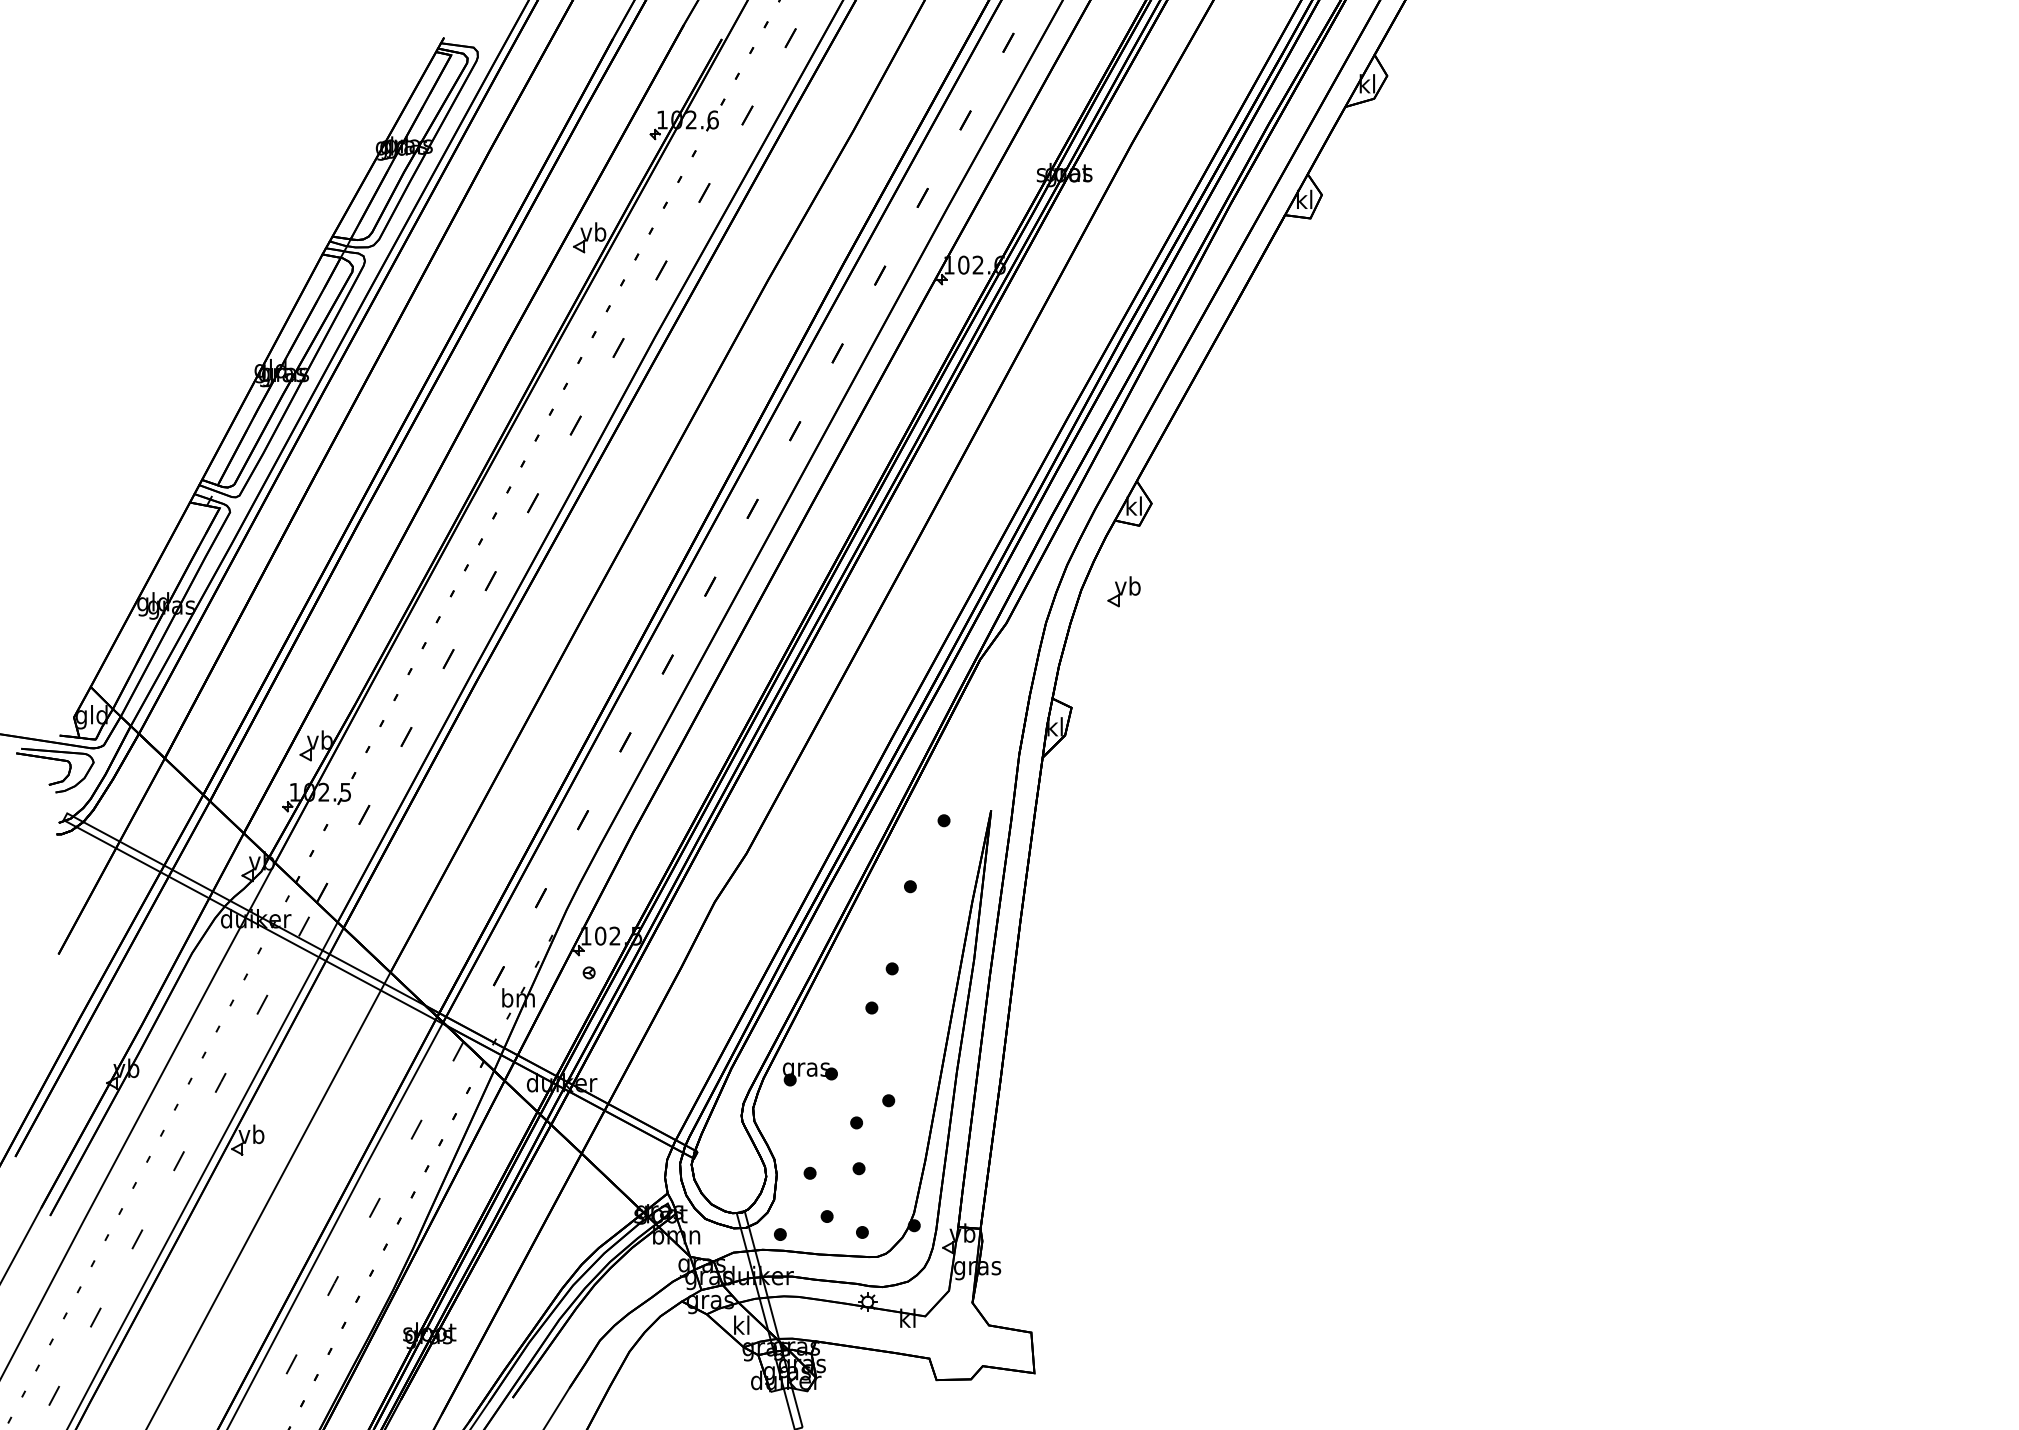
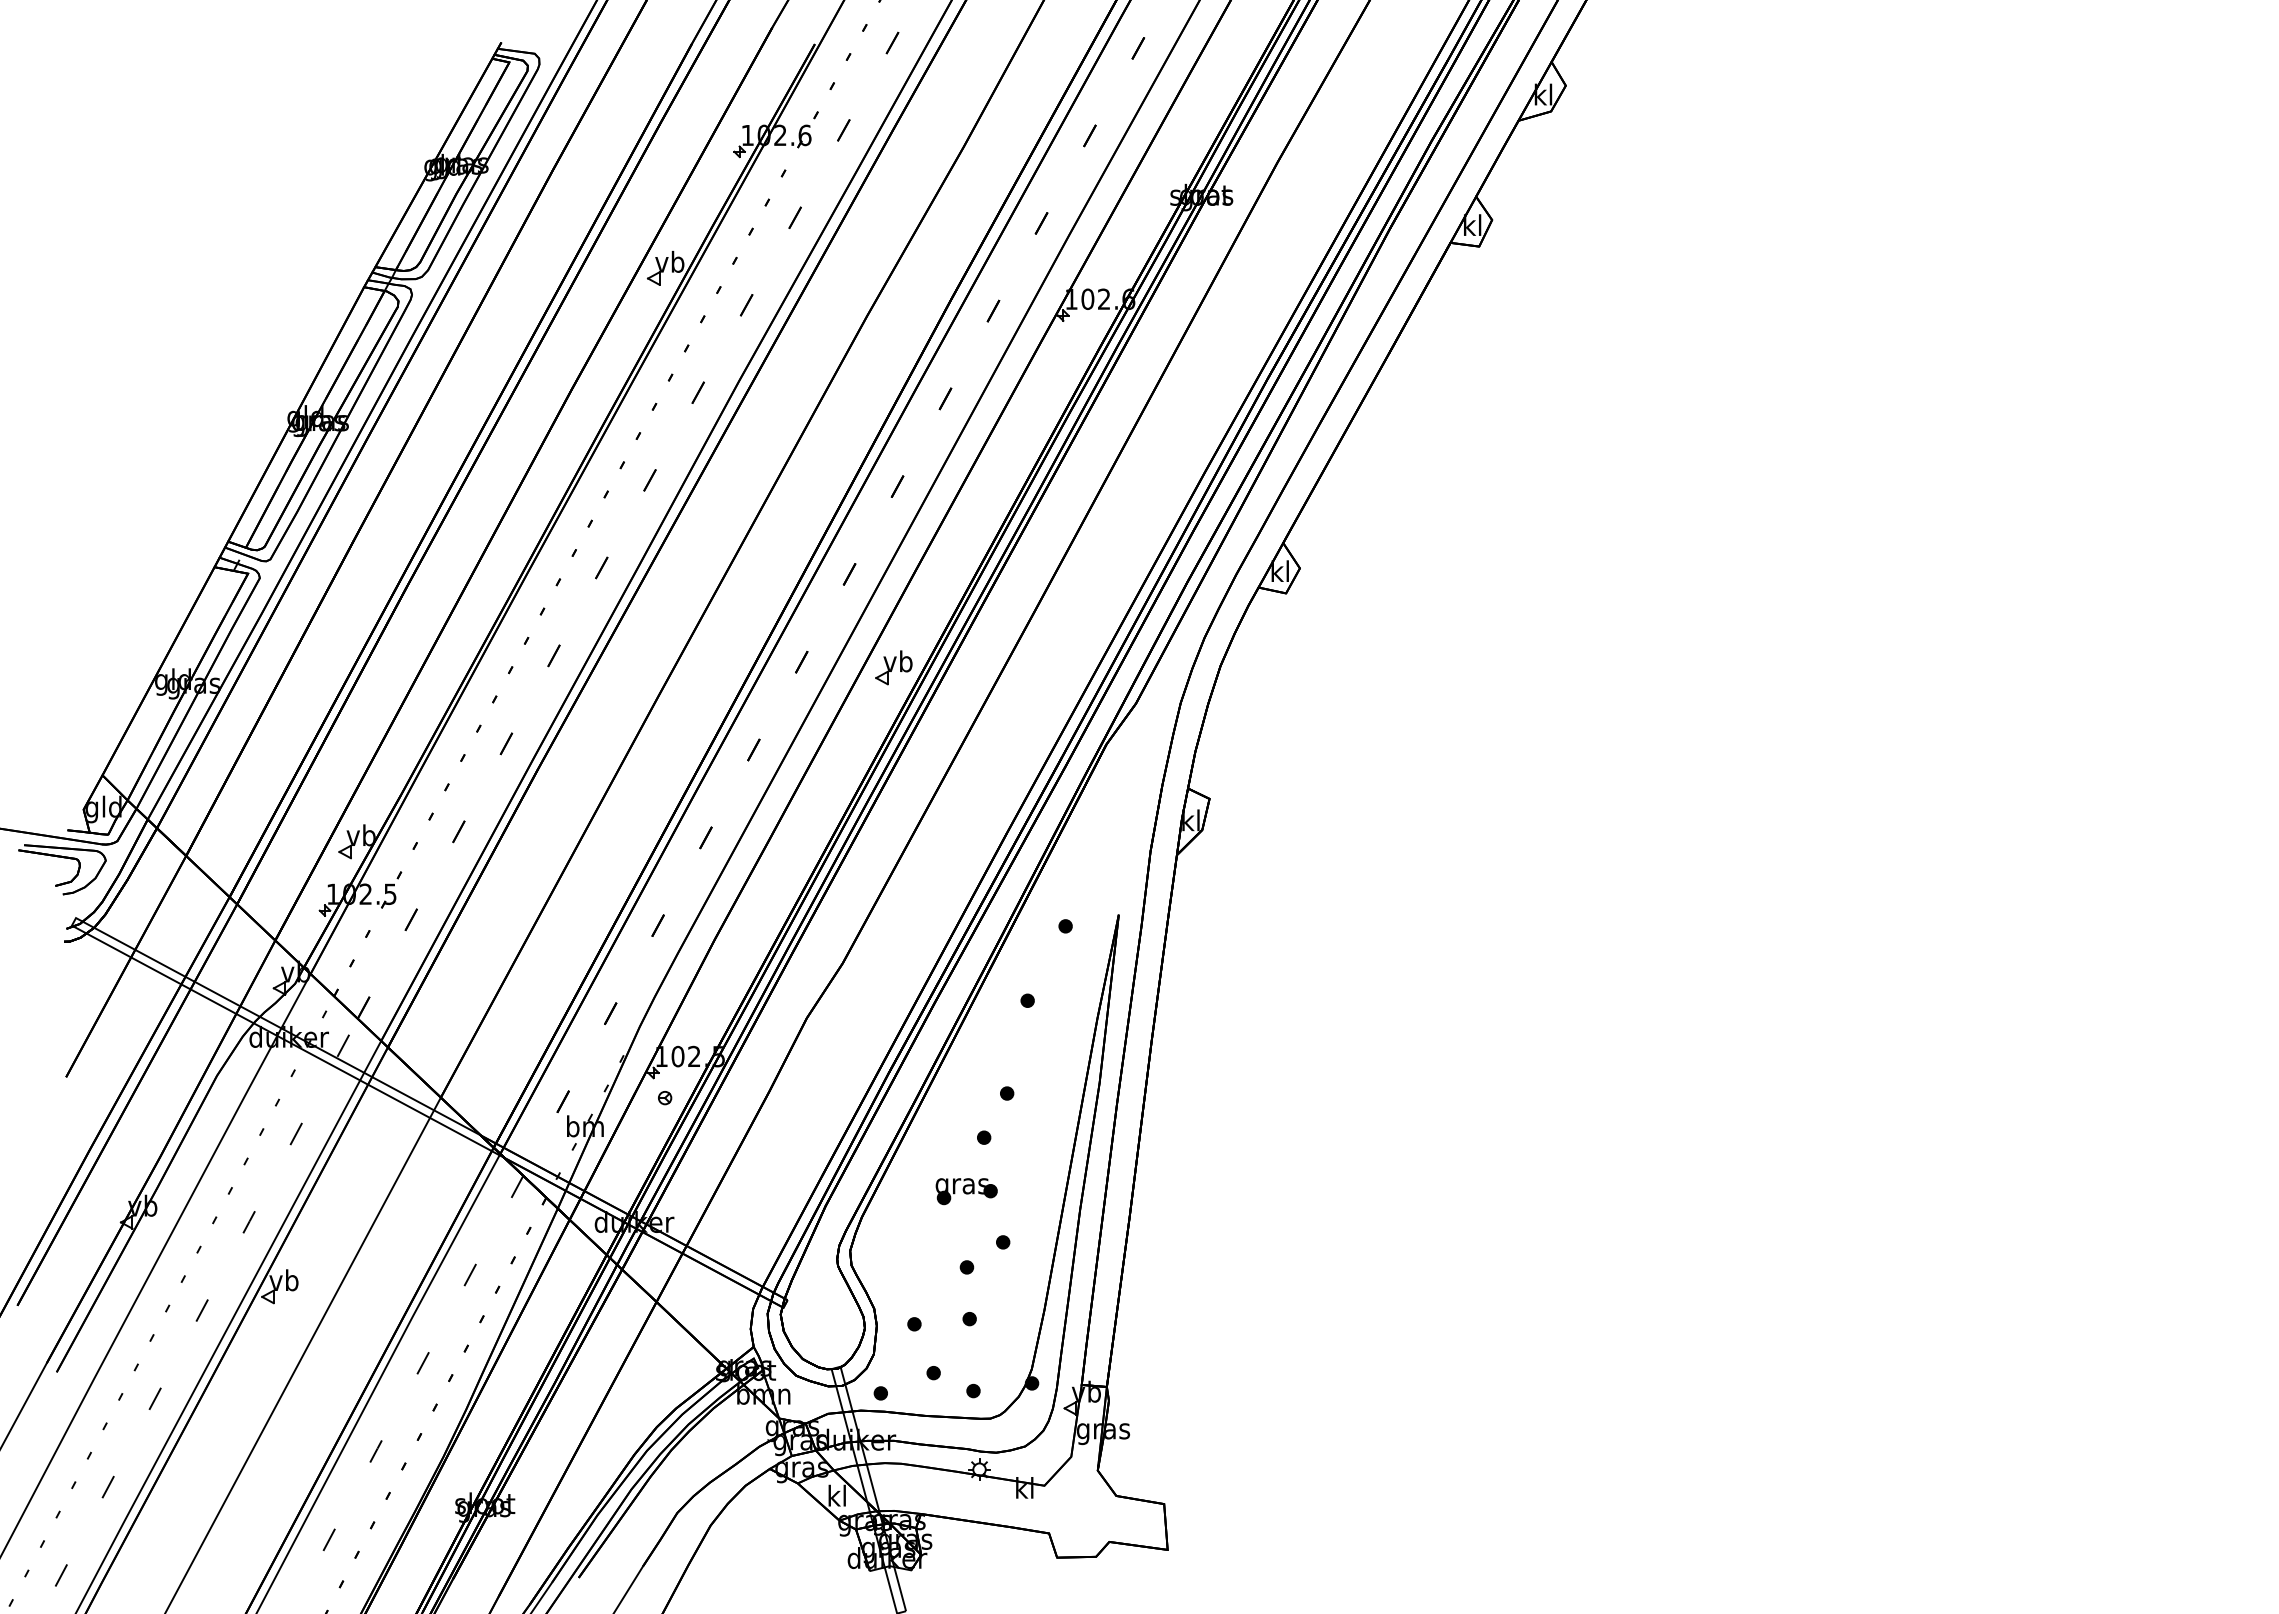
part: (1123, 591) -> (893, 667), moved
part: (810, 1074) -> (966, 1191), moved

